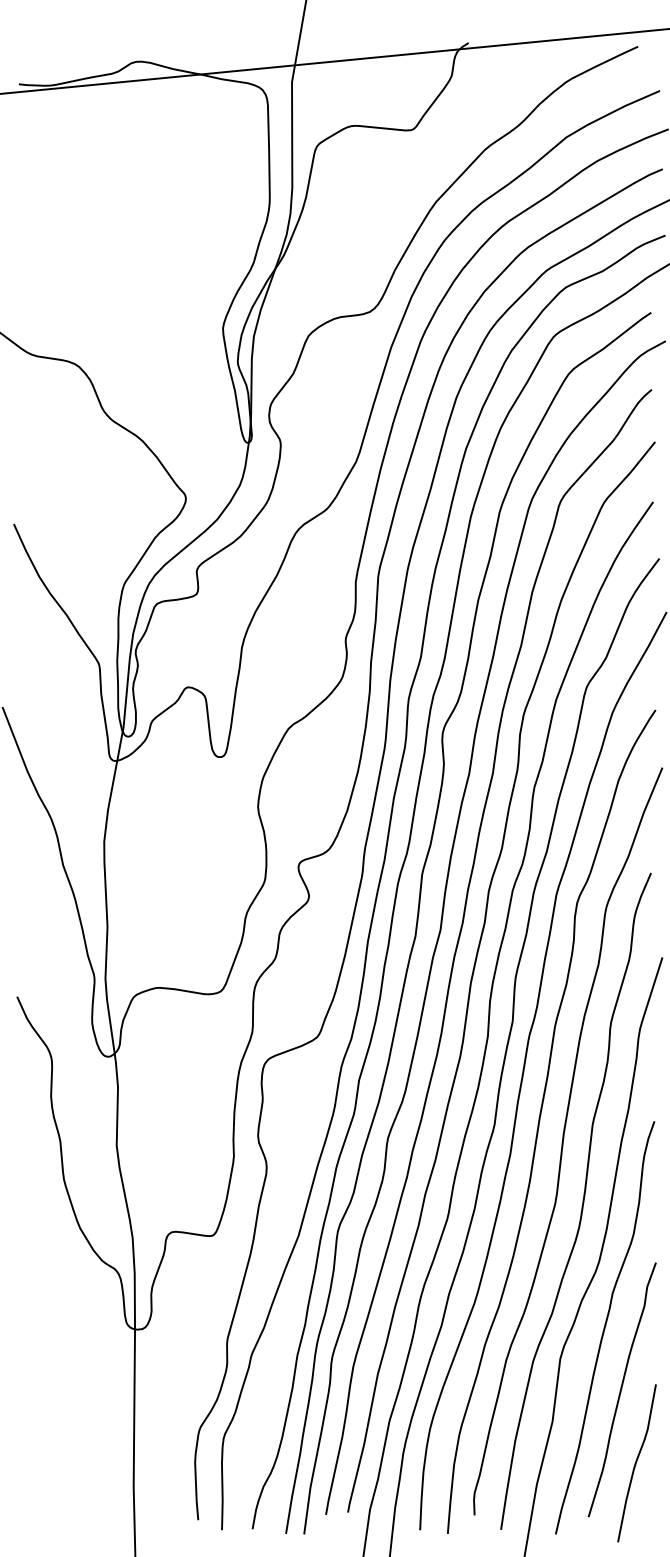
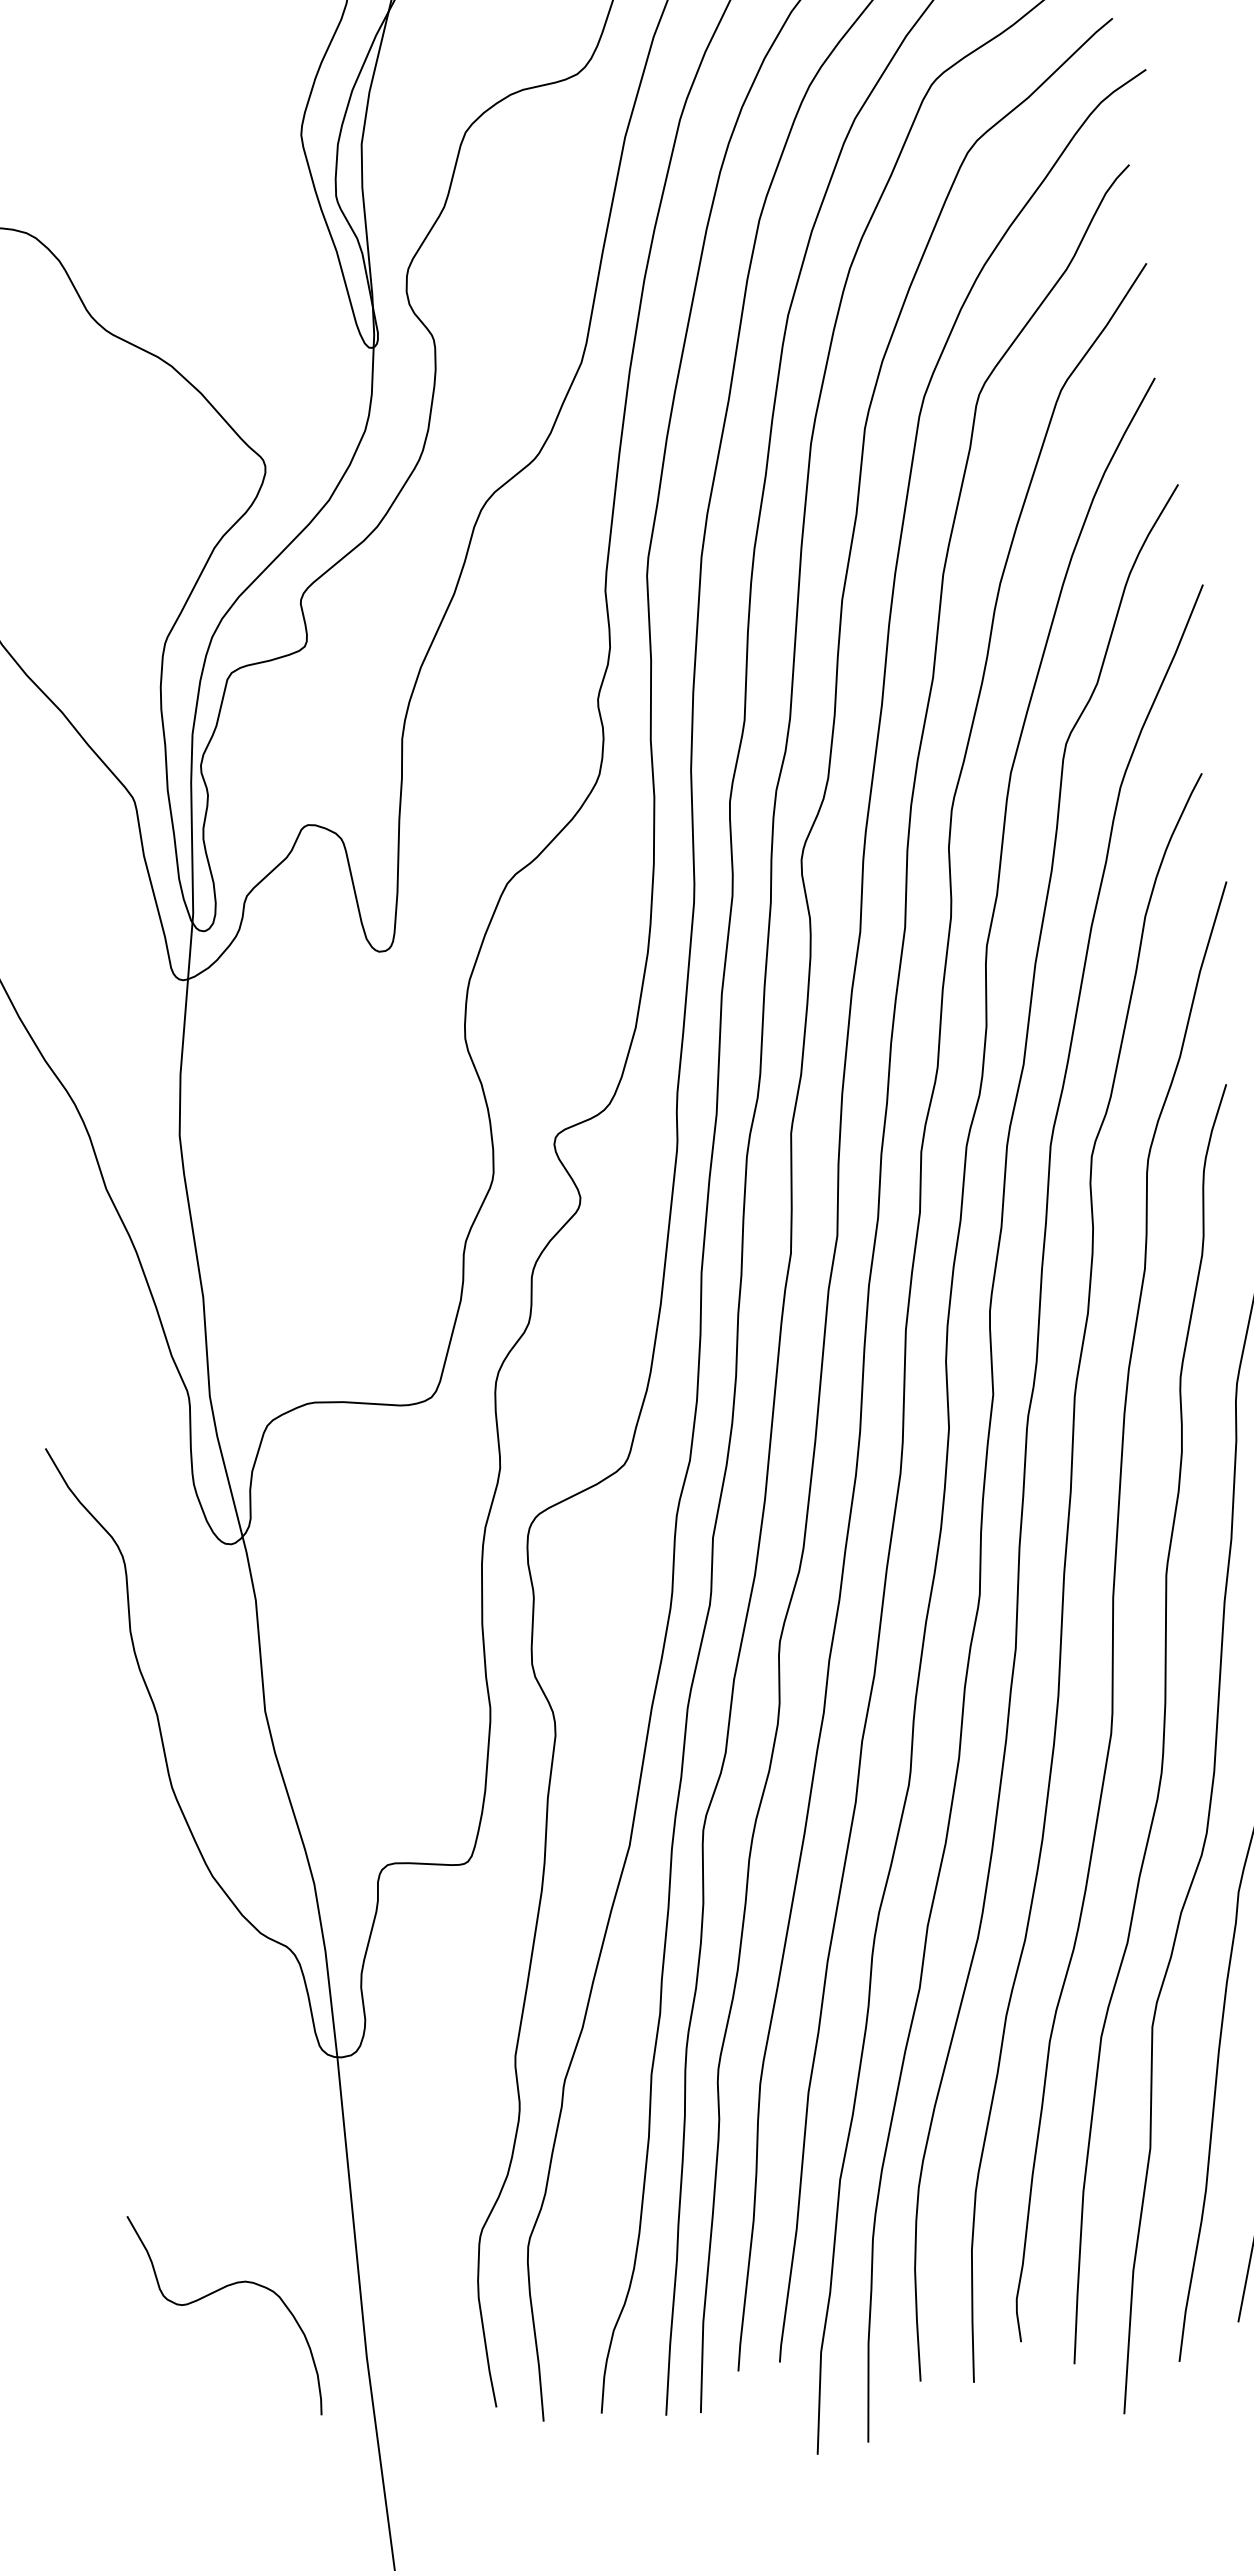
curve: (56, 1446) -> (211, 2296), added

